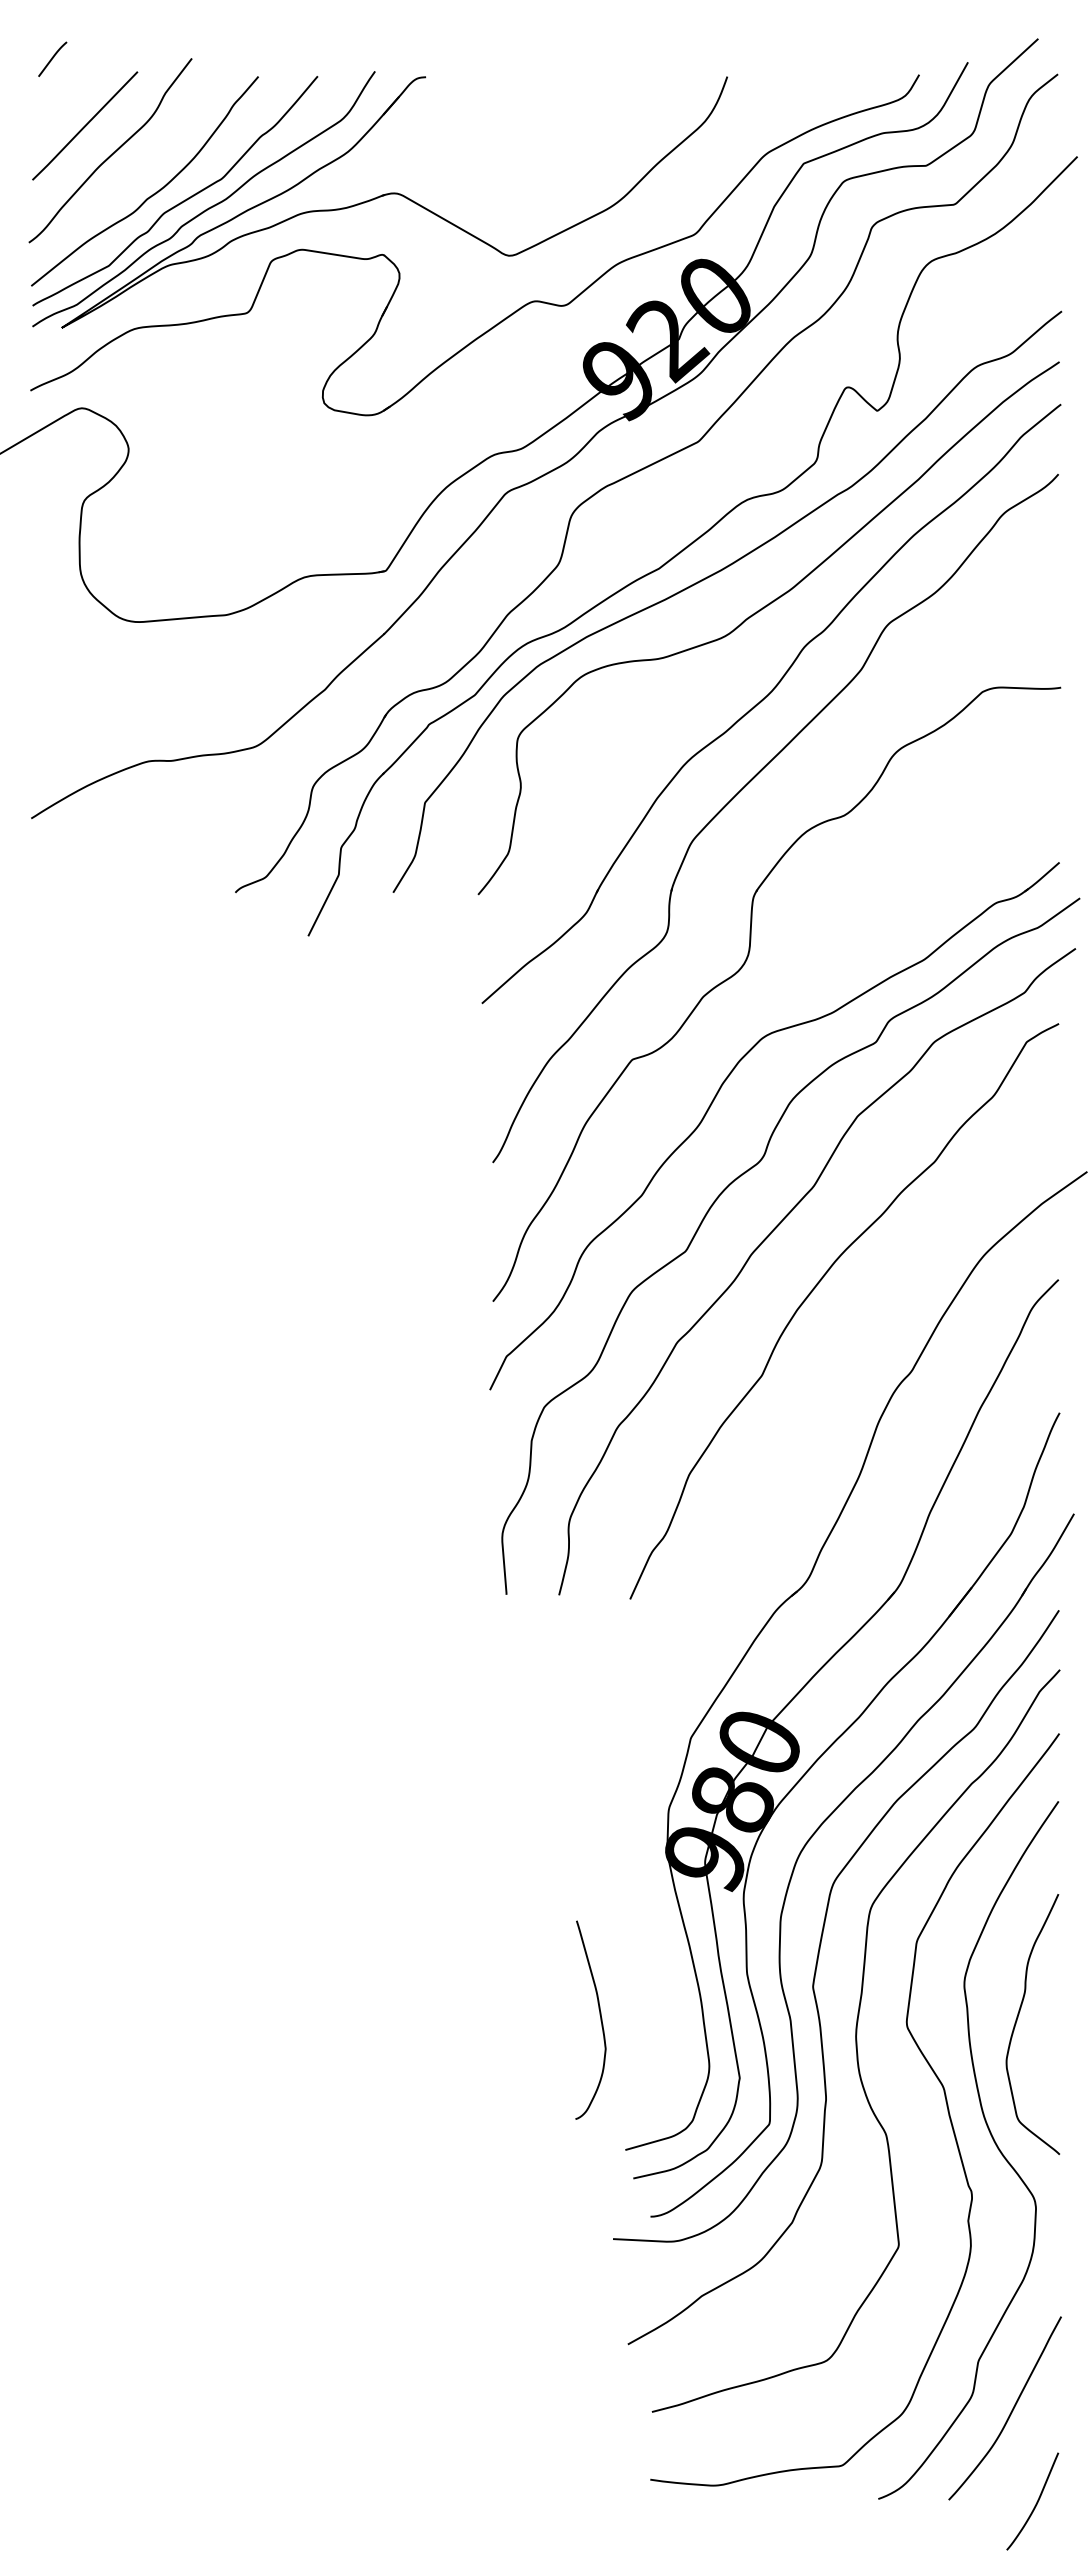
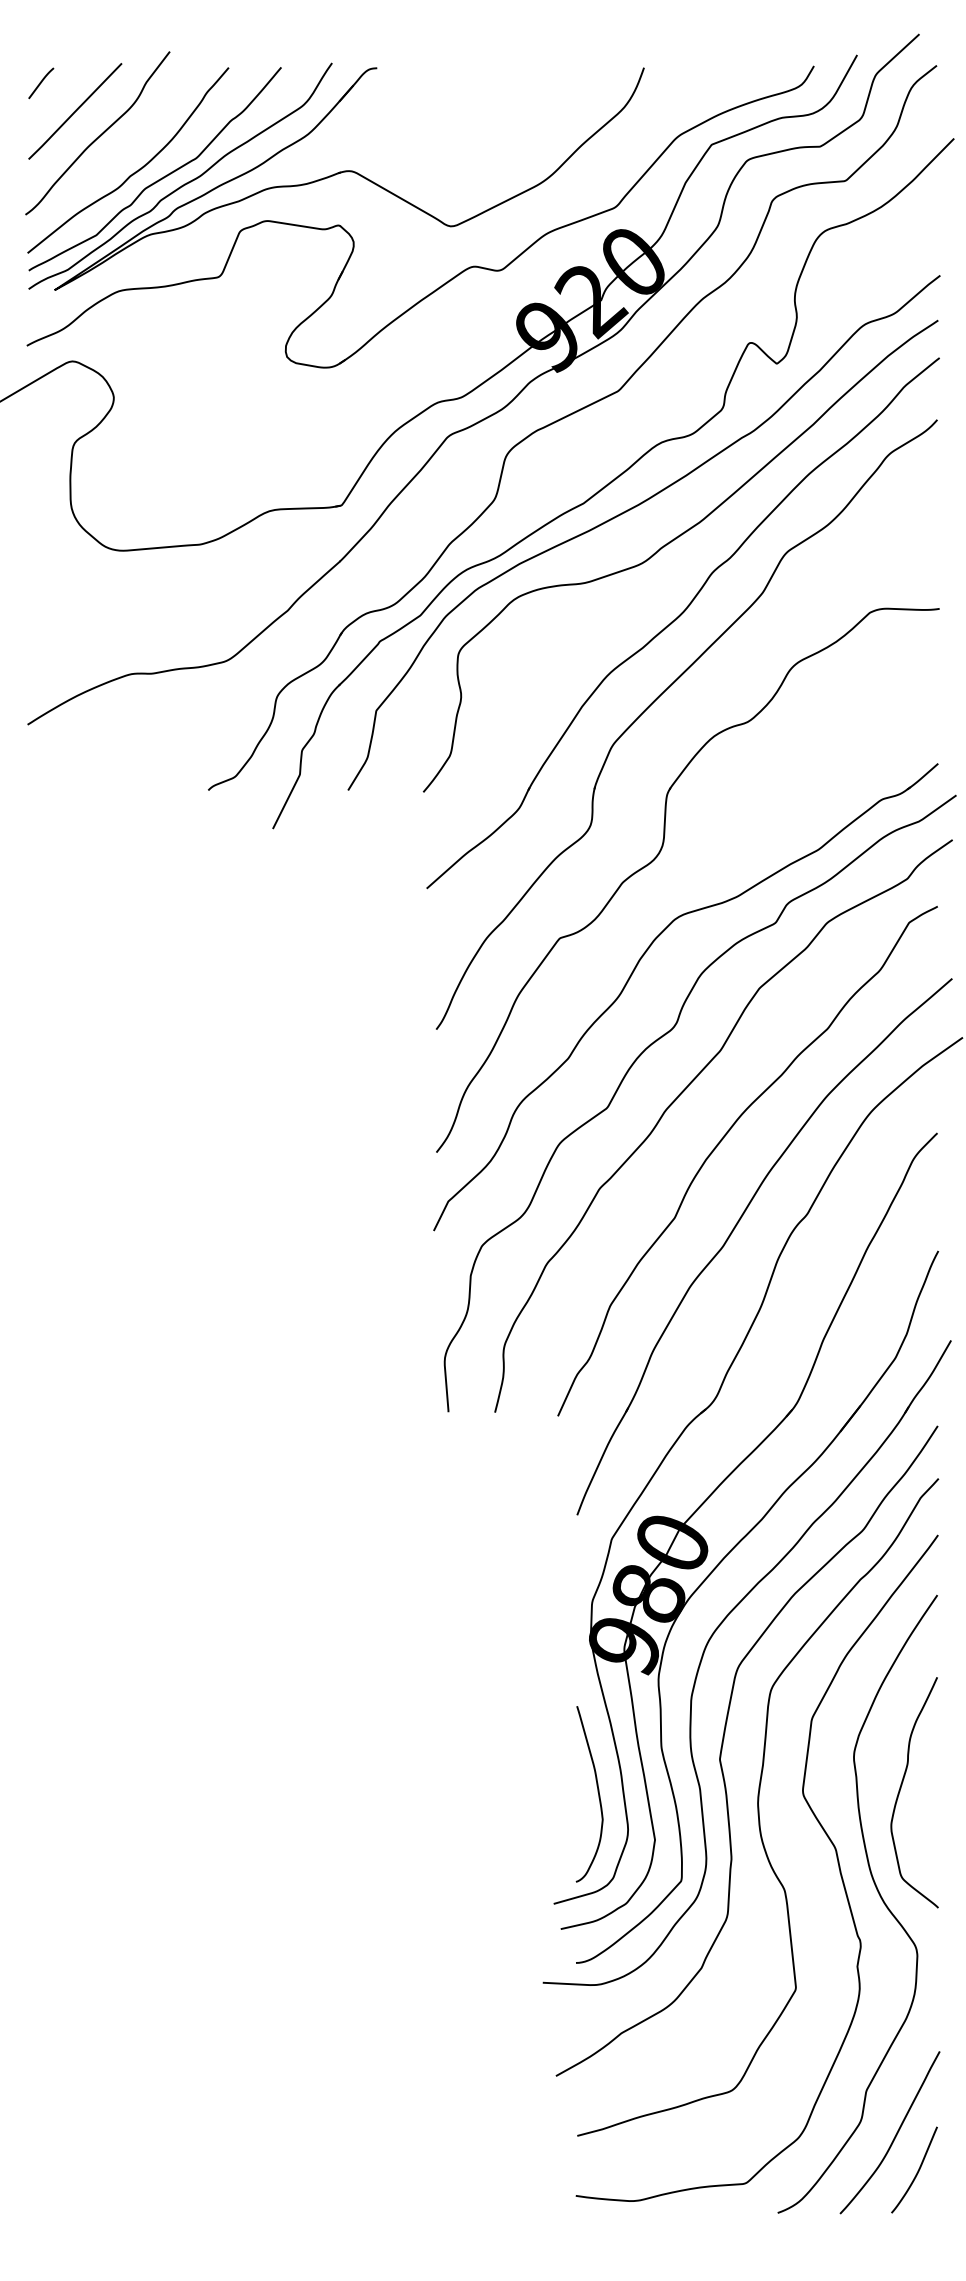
curve: (52, 58) -> (41, 82), moved
part: (830, 1387) -> (735, 1228), added
curve: (599, 2015) -> (597, 1790), moved
curve: (1035, 2503) -> (916, 2171), moved

